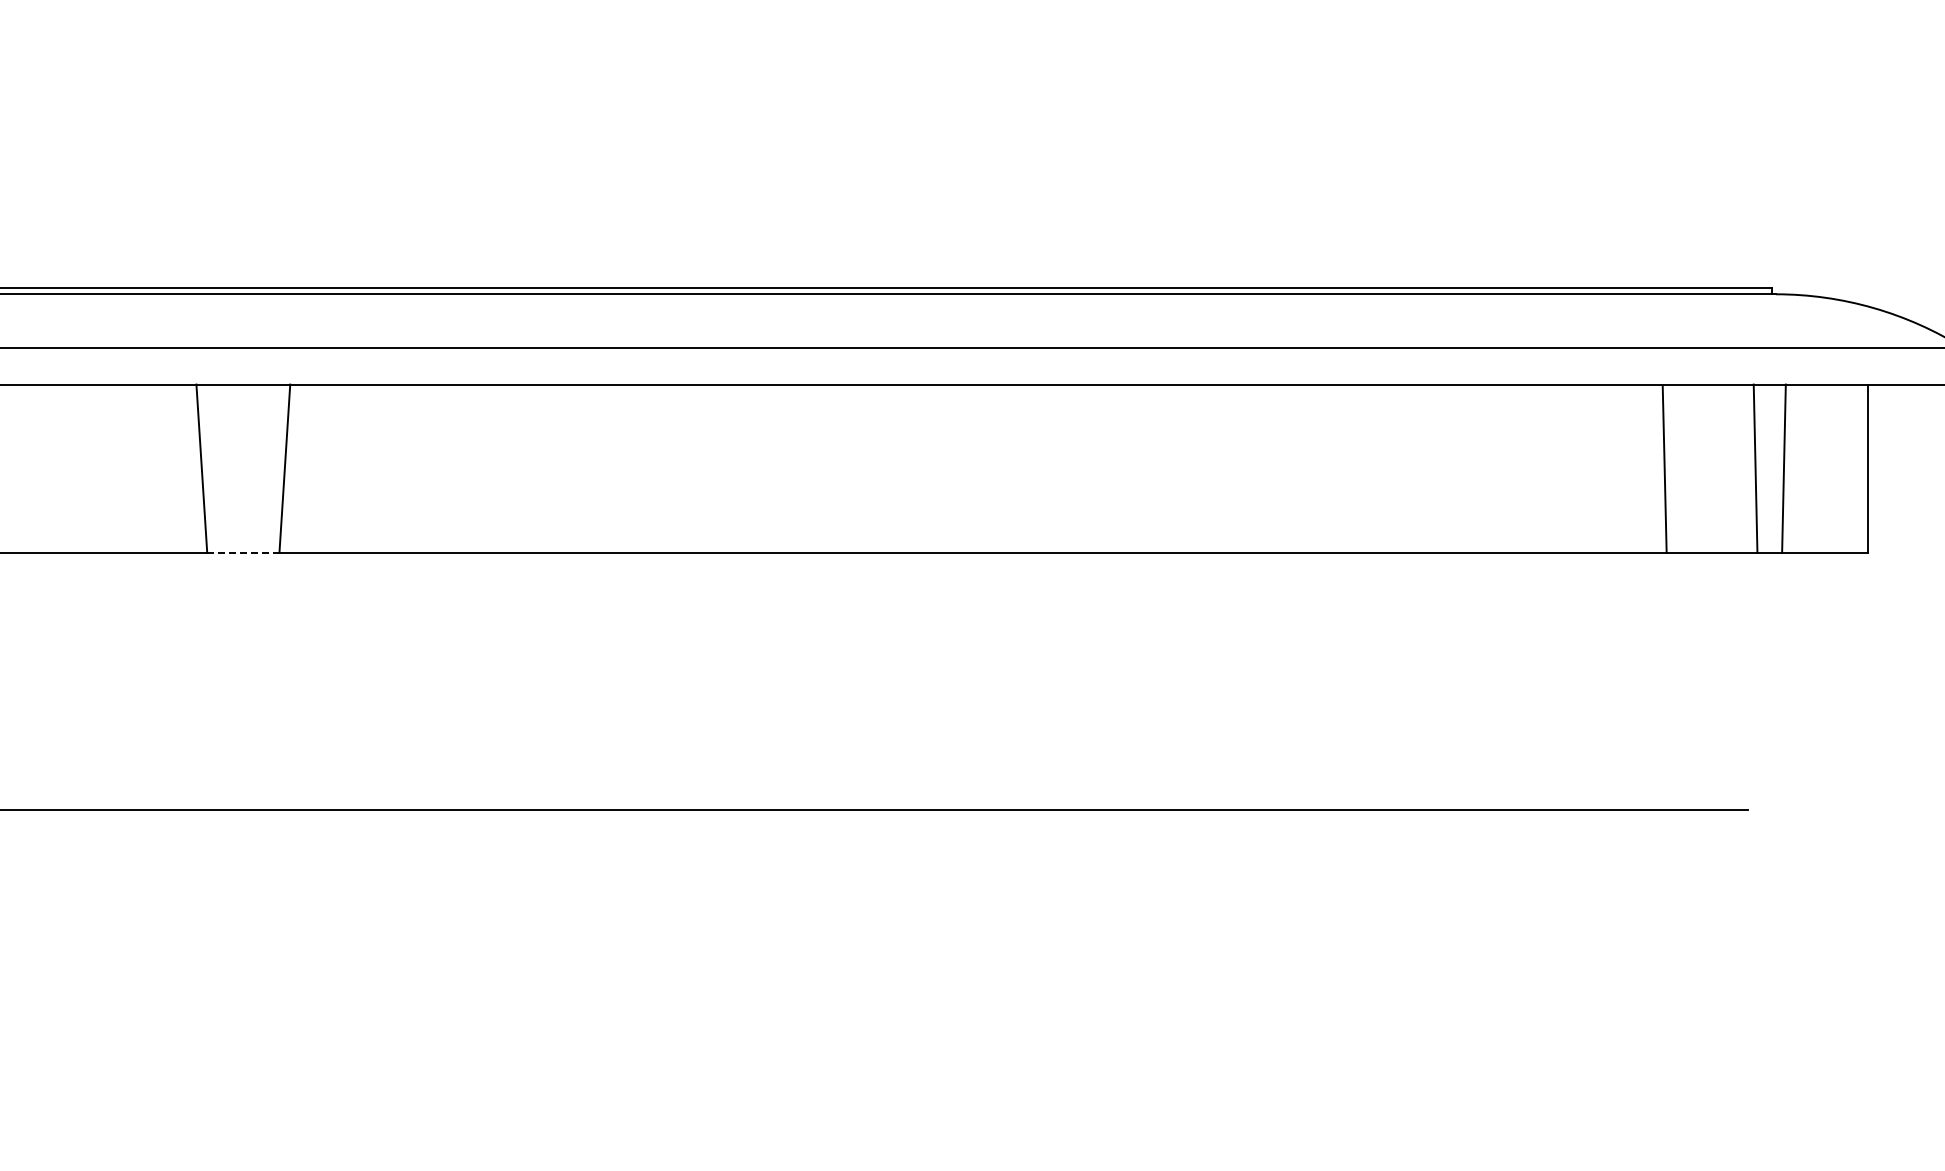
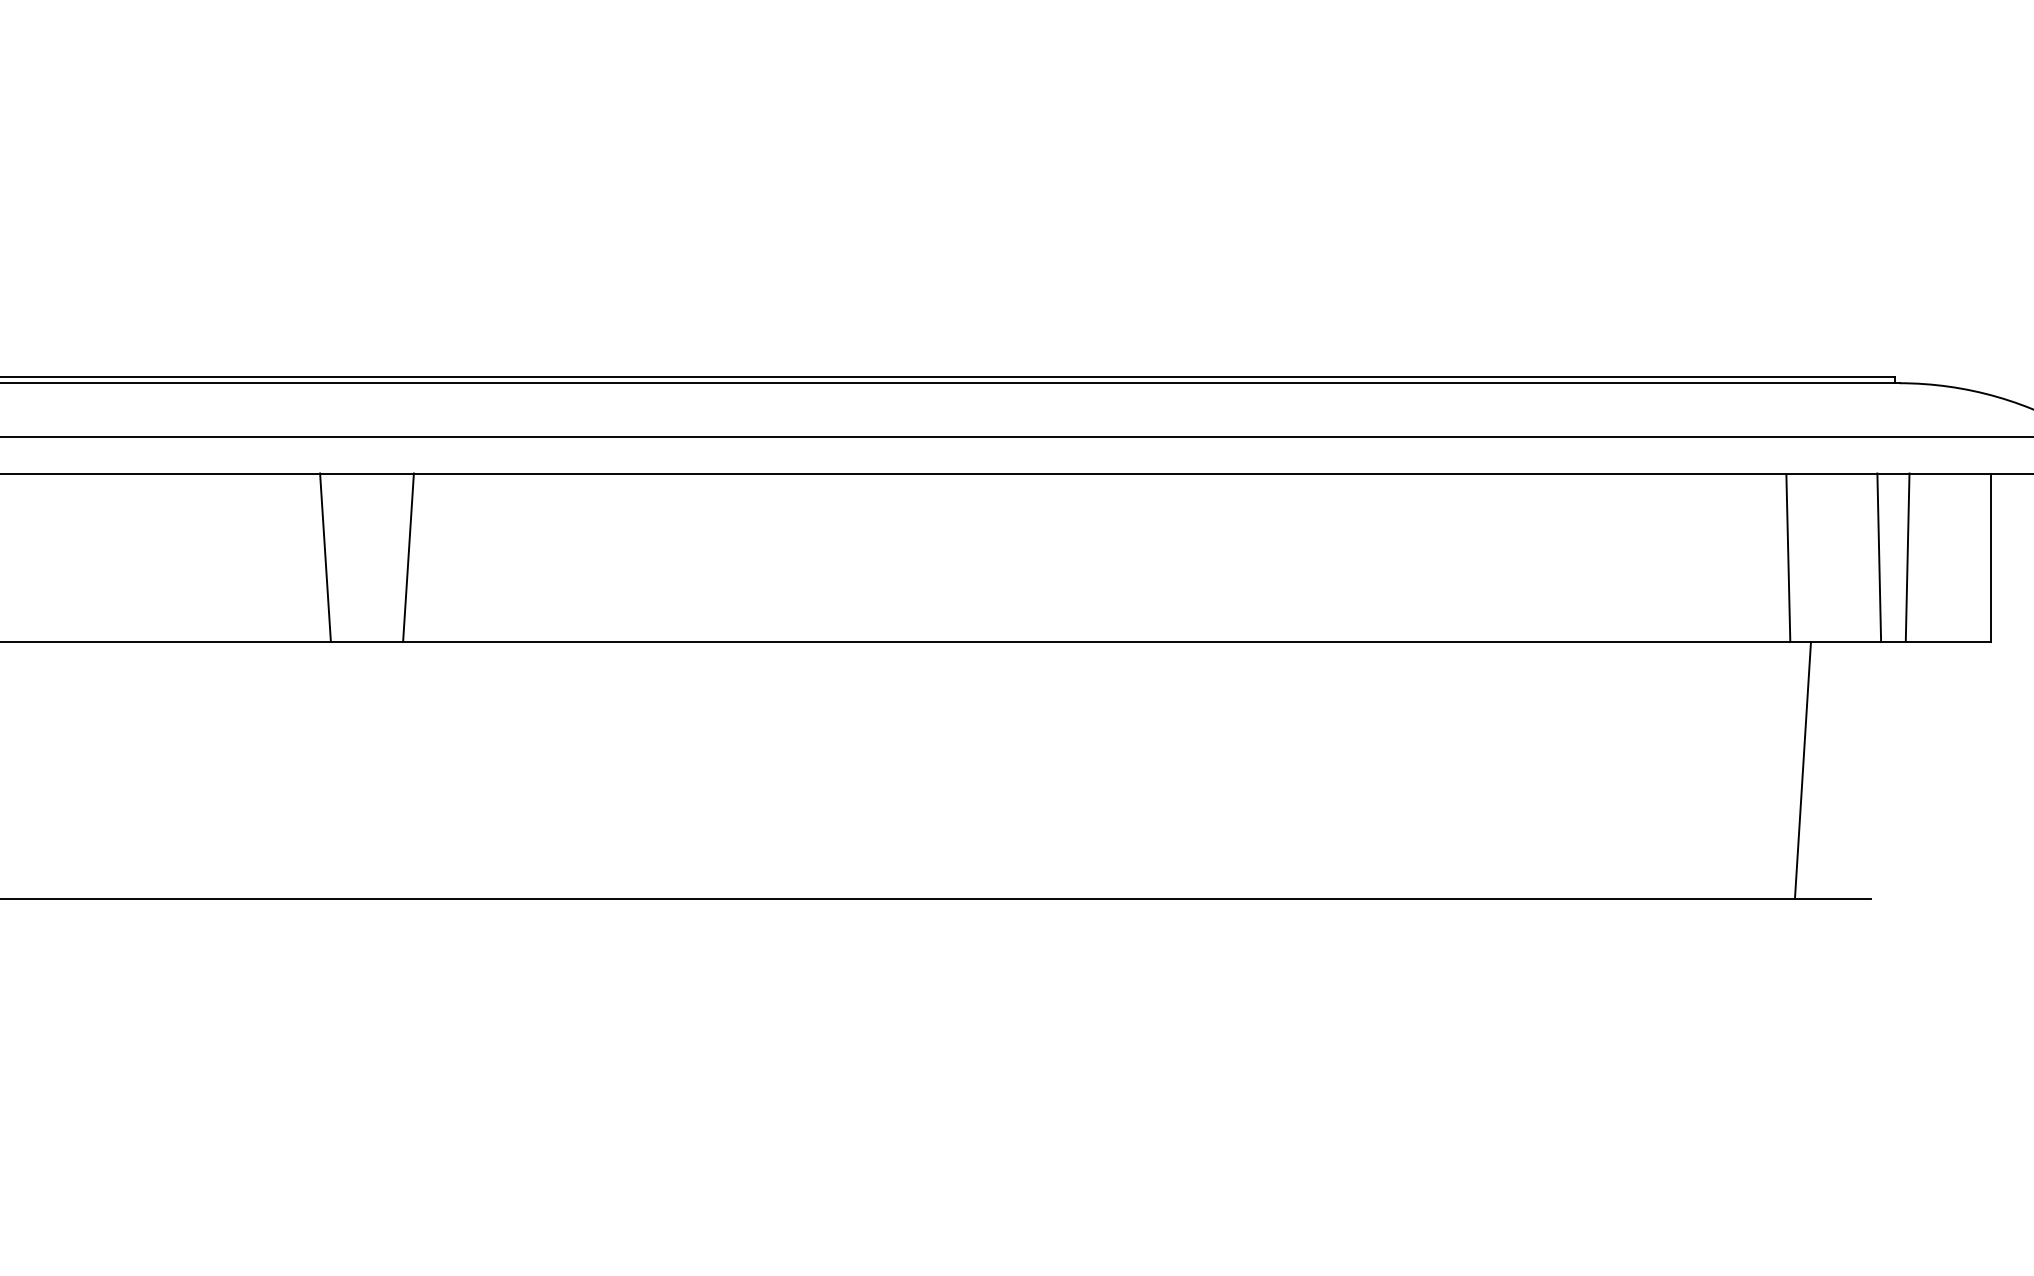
line: (243, 552) -> (367, 641), dashed -> solid
line: (1678, 680) -> (1802, 769), added

